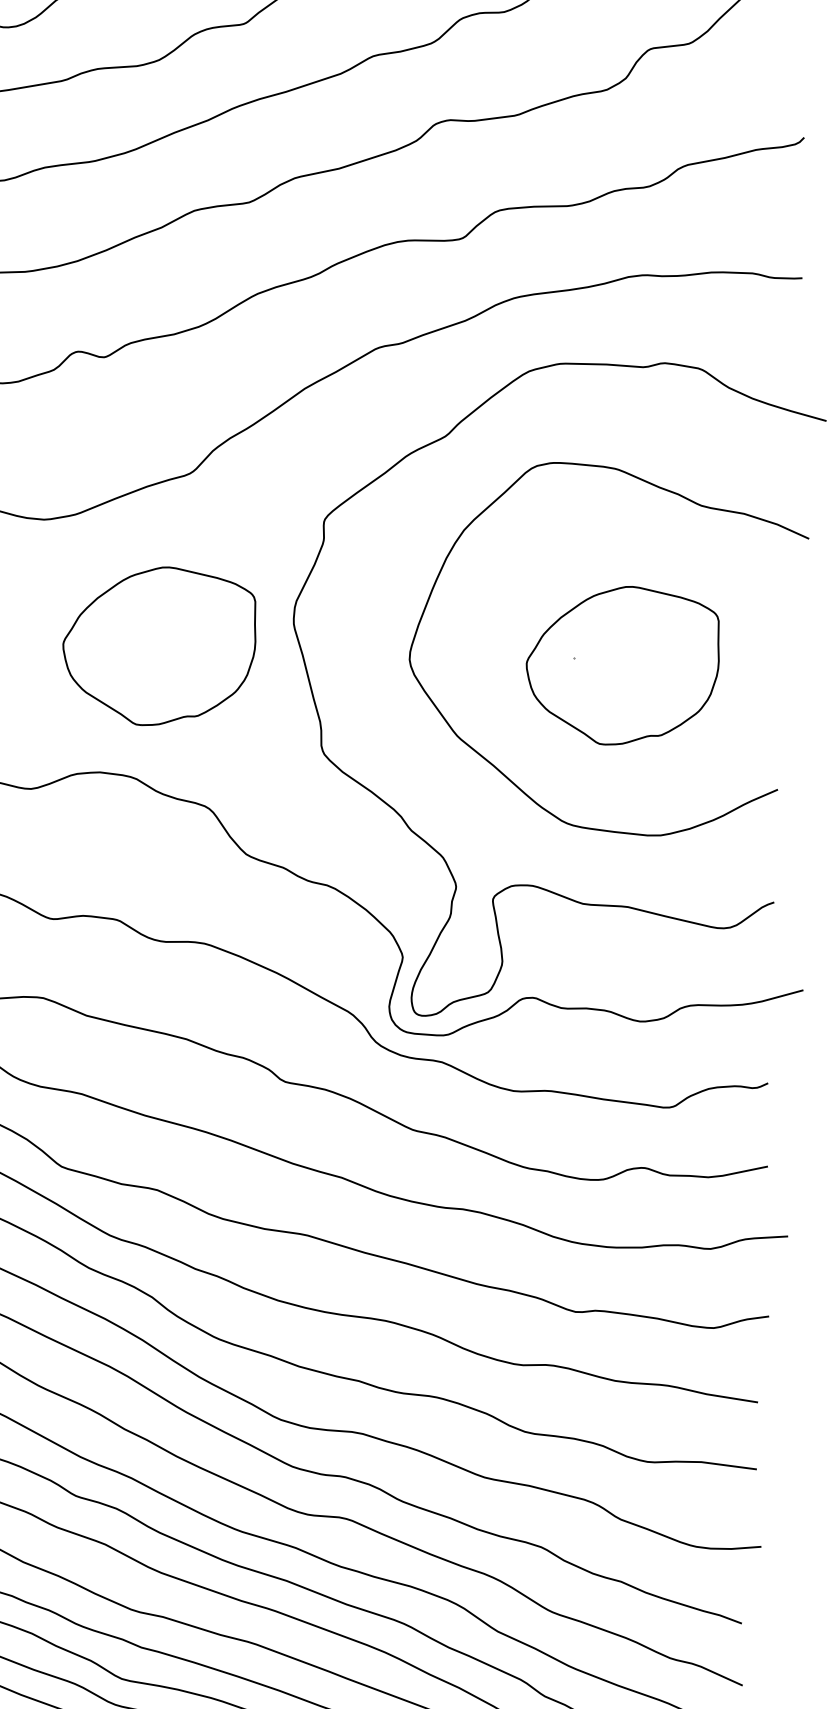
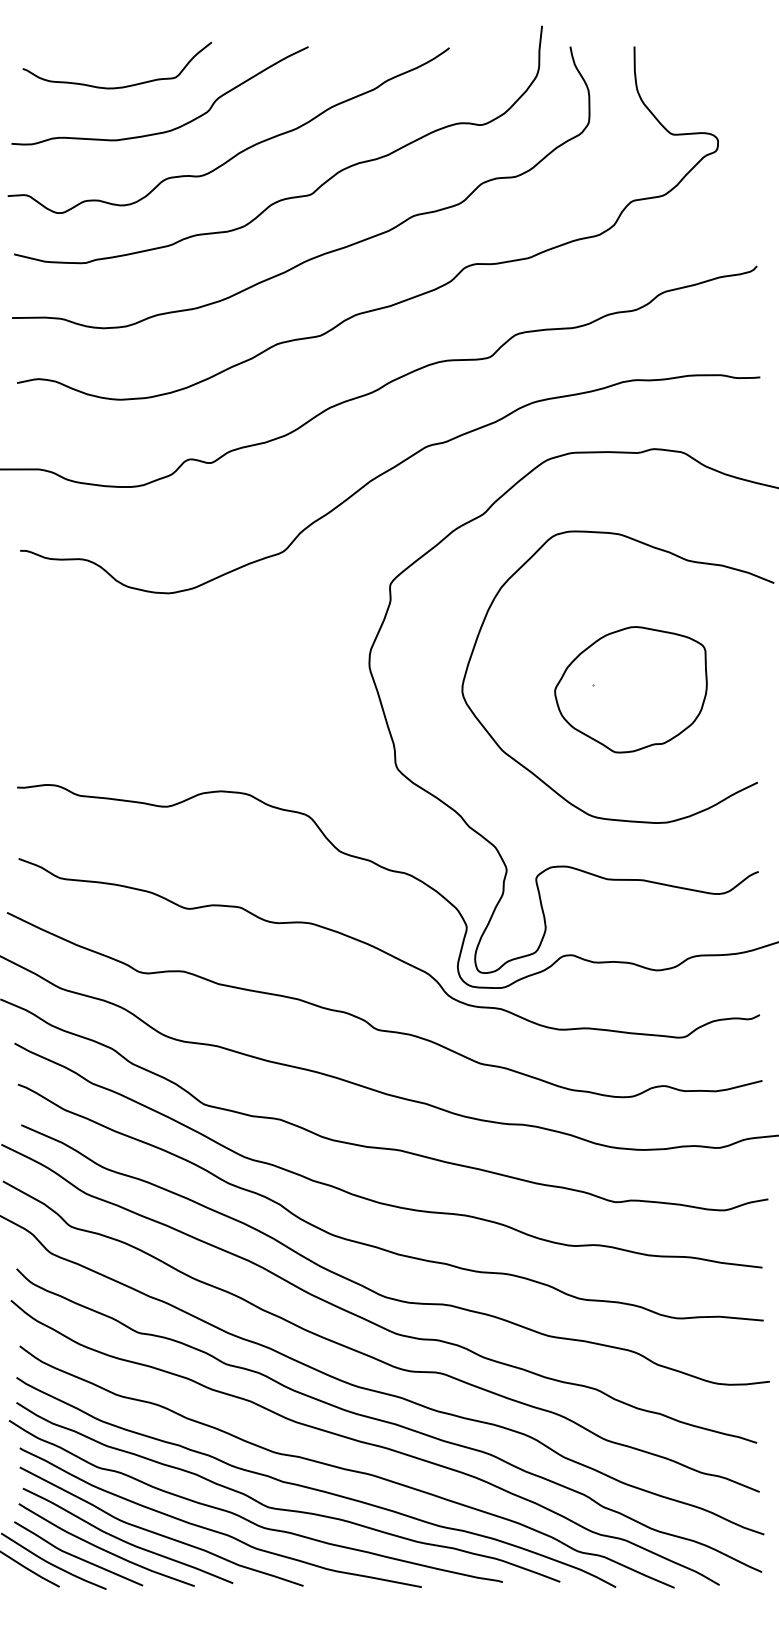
part: (158, 646) -> (263, 689), removed

